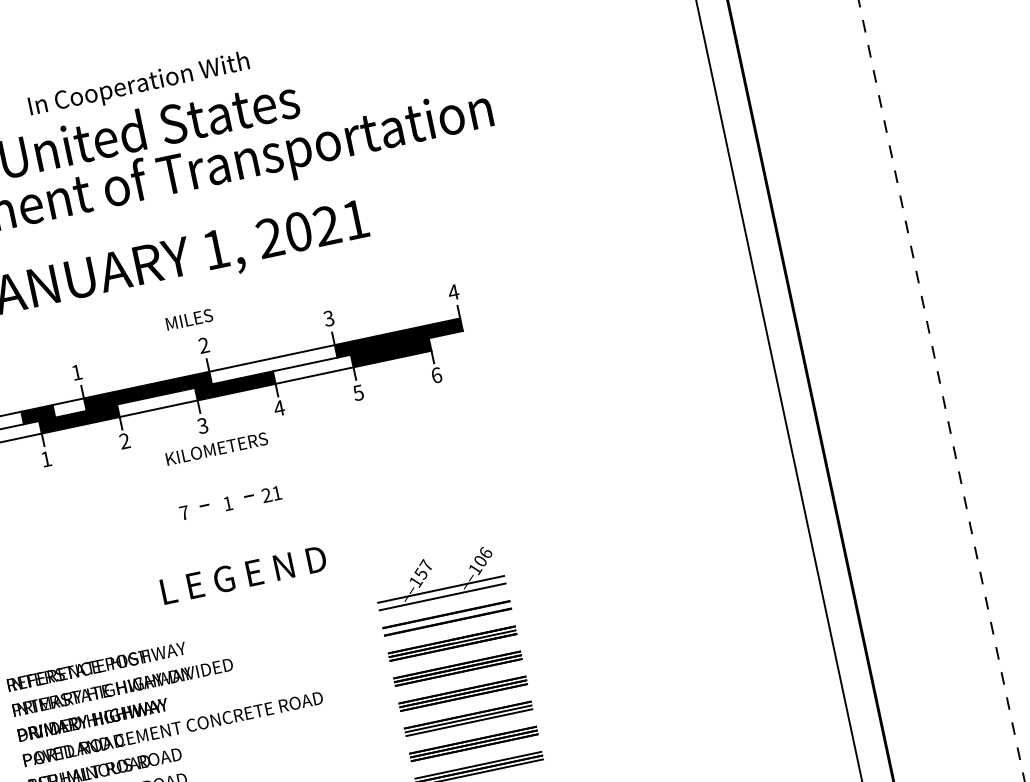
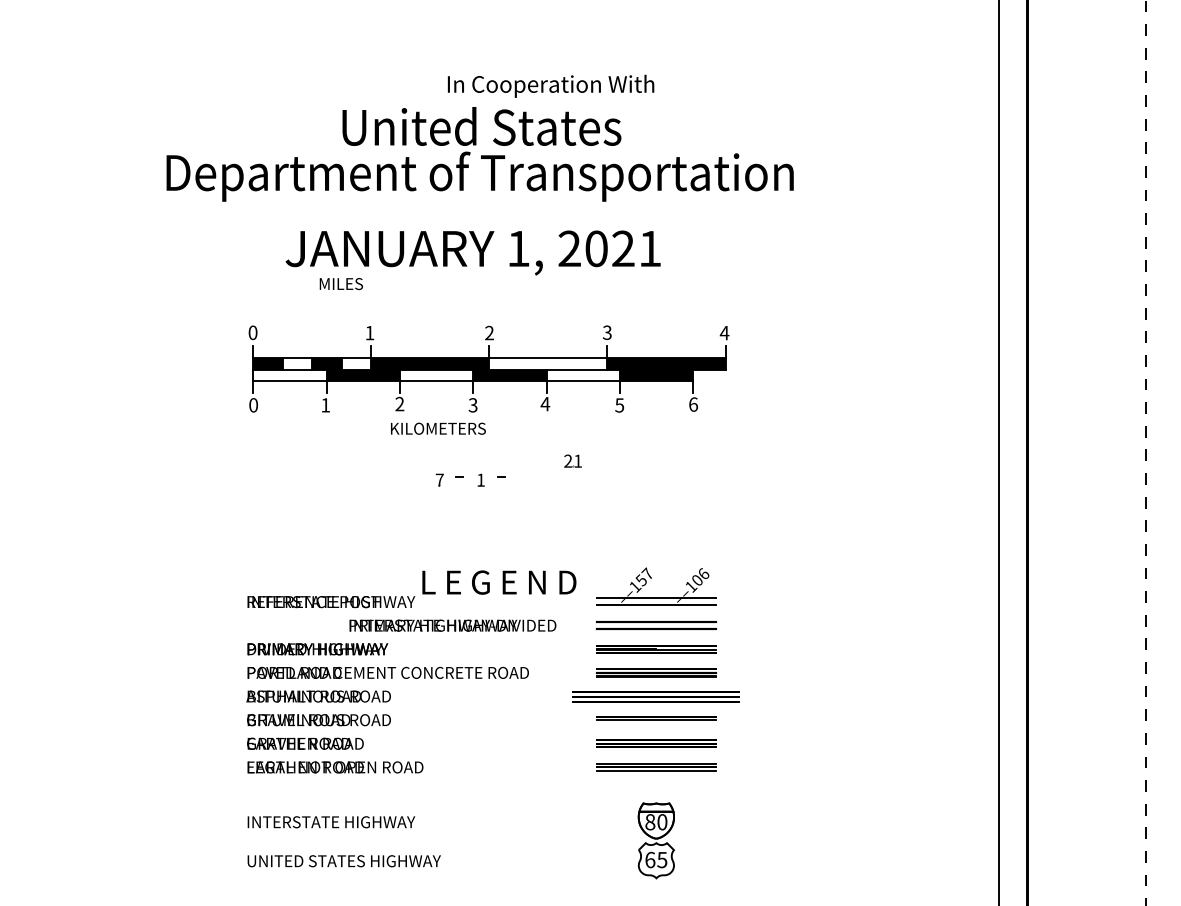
text: (139, 84) -> (551, 85), moved
text: (188, 320) -> (340, 284), moved
text: (216, 448) -> (438, 428), moved
part: (270, 493) -> (572, 460), moved
text: (243, 574) -> (499, 582), moved
text: (122, 687) -> (452, 625), moved
part: (463, 693) -> (656, 696), size x1.4
line: (469, 722) -> (656, 723), removed

